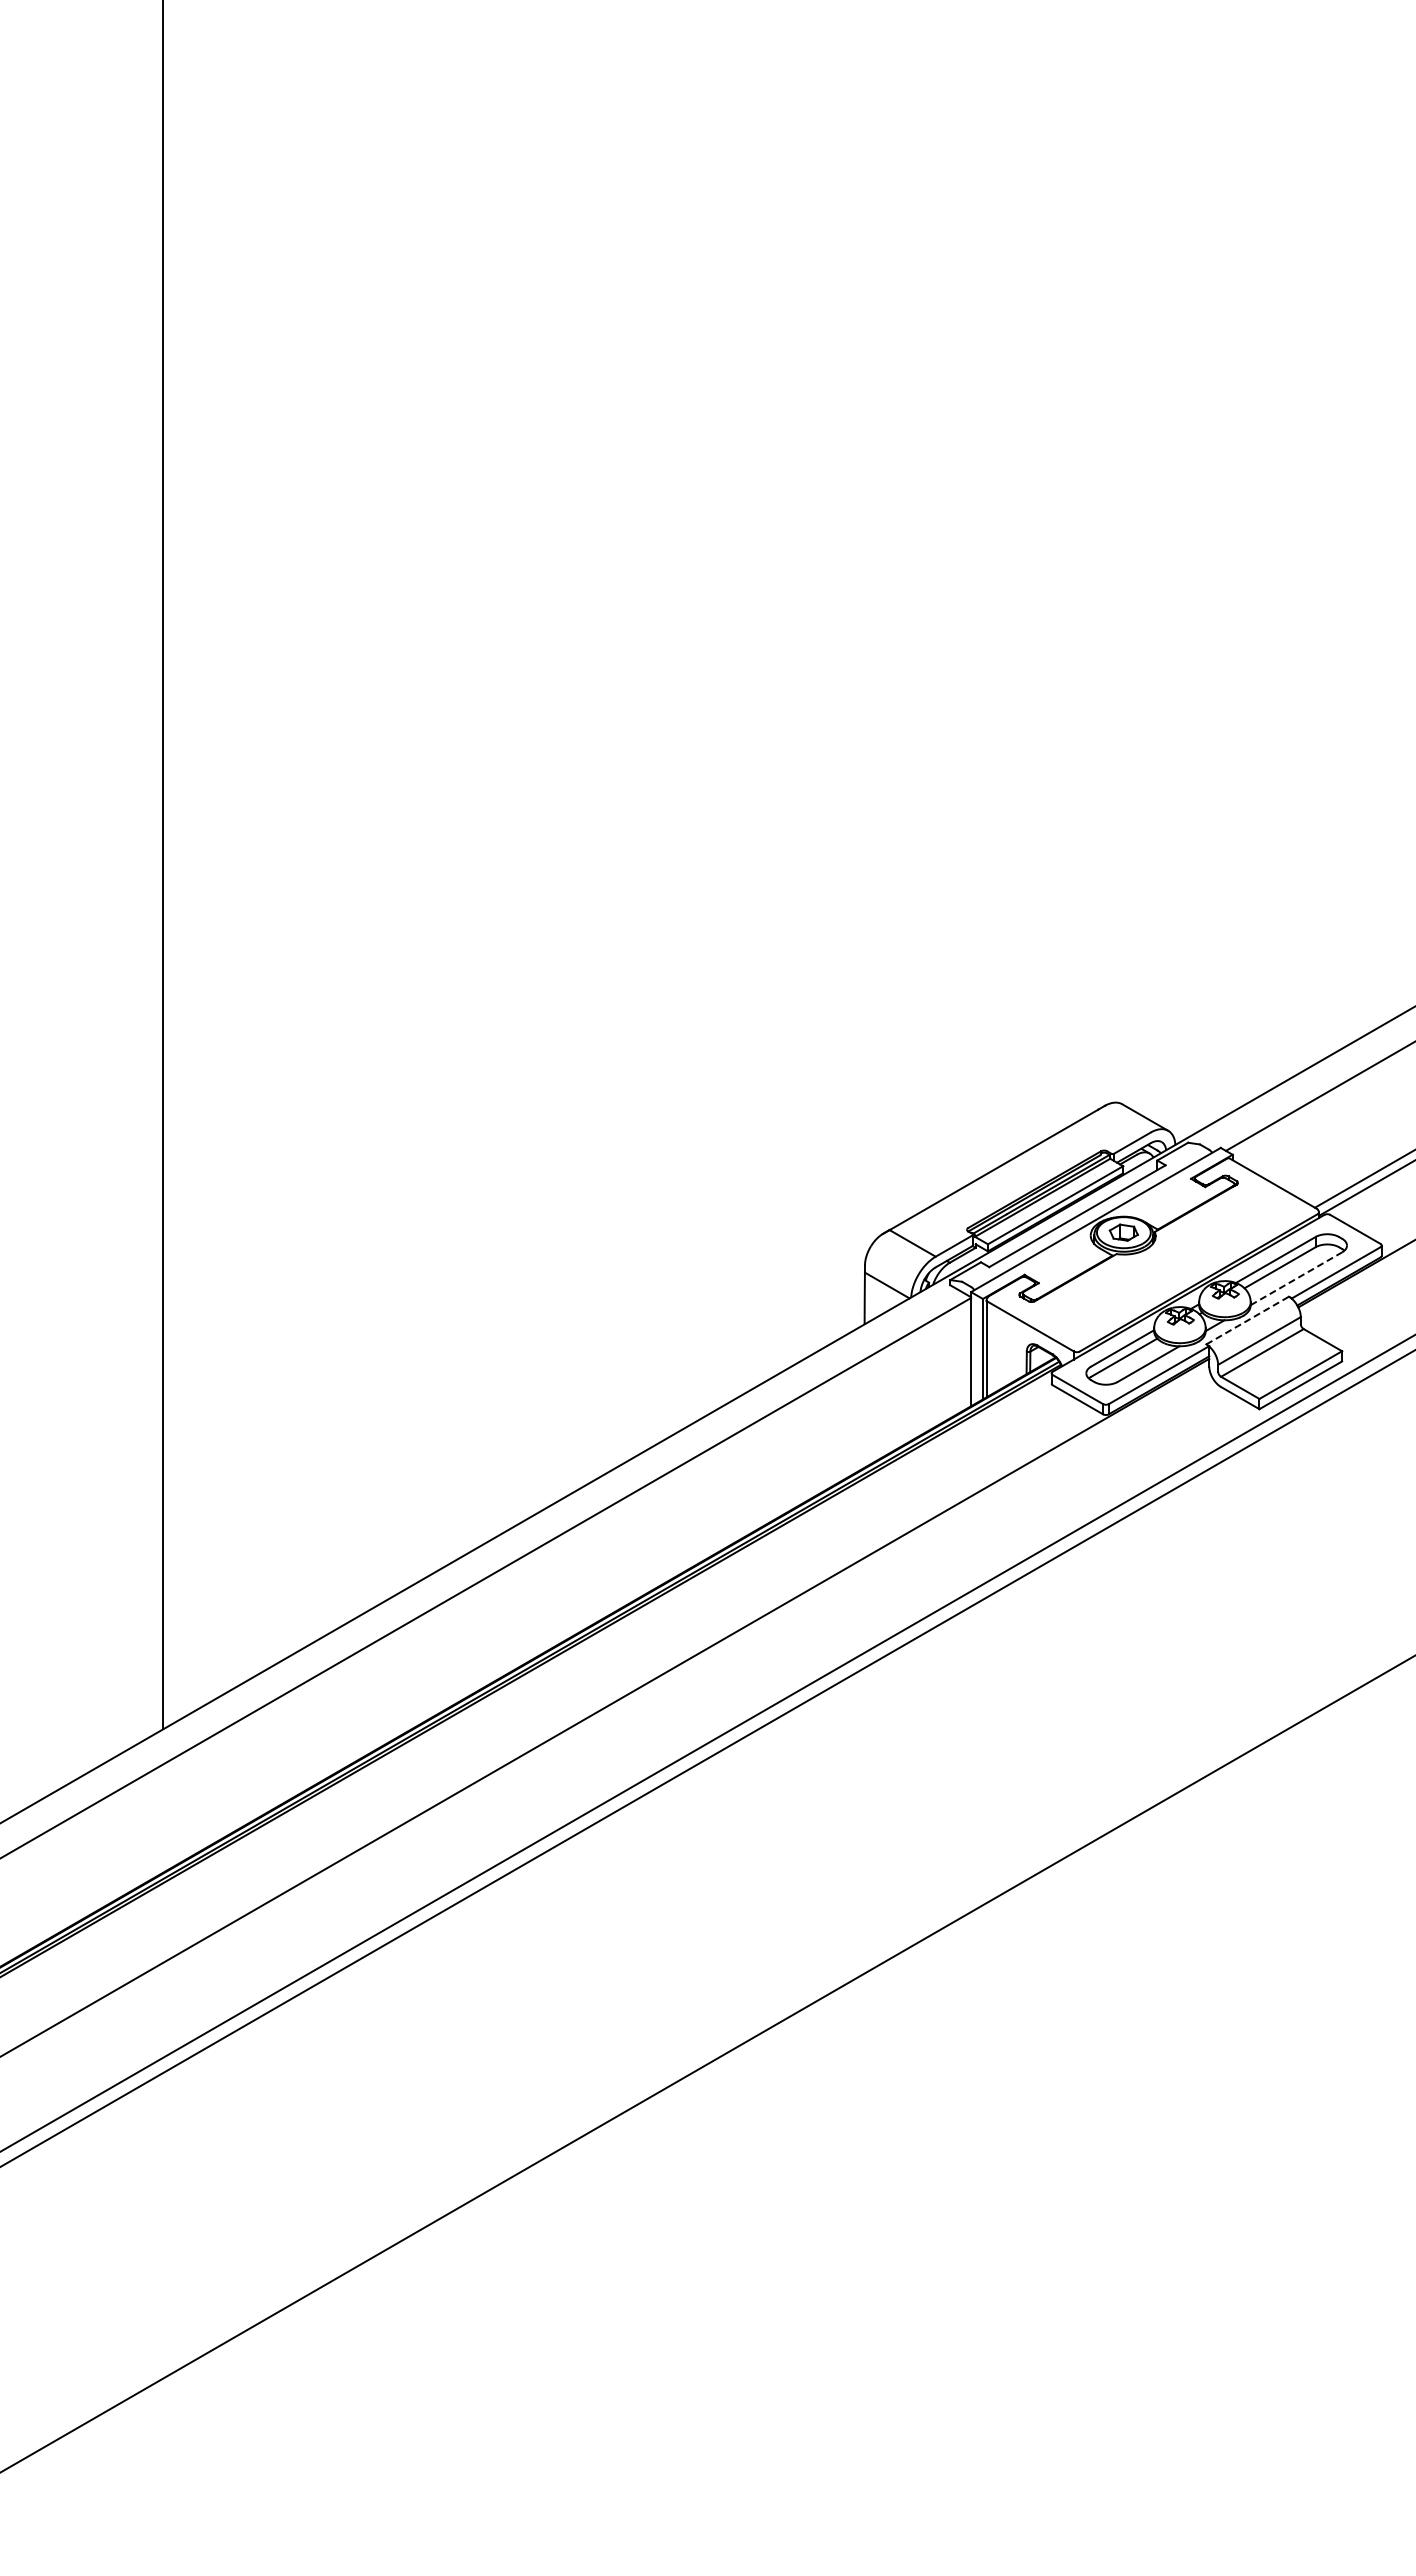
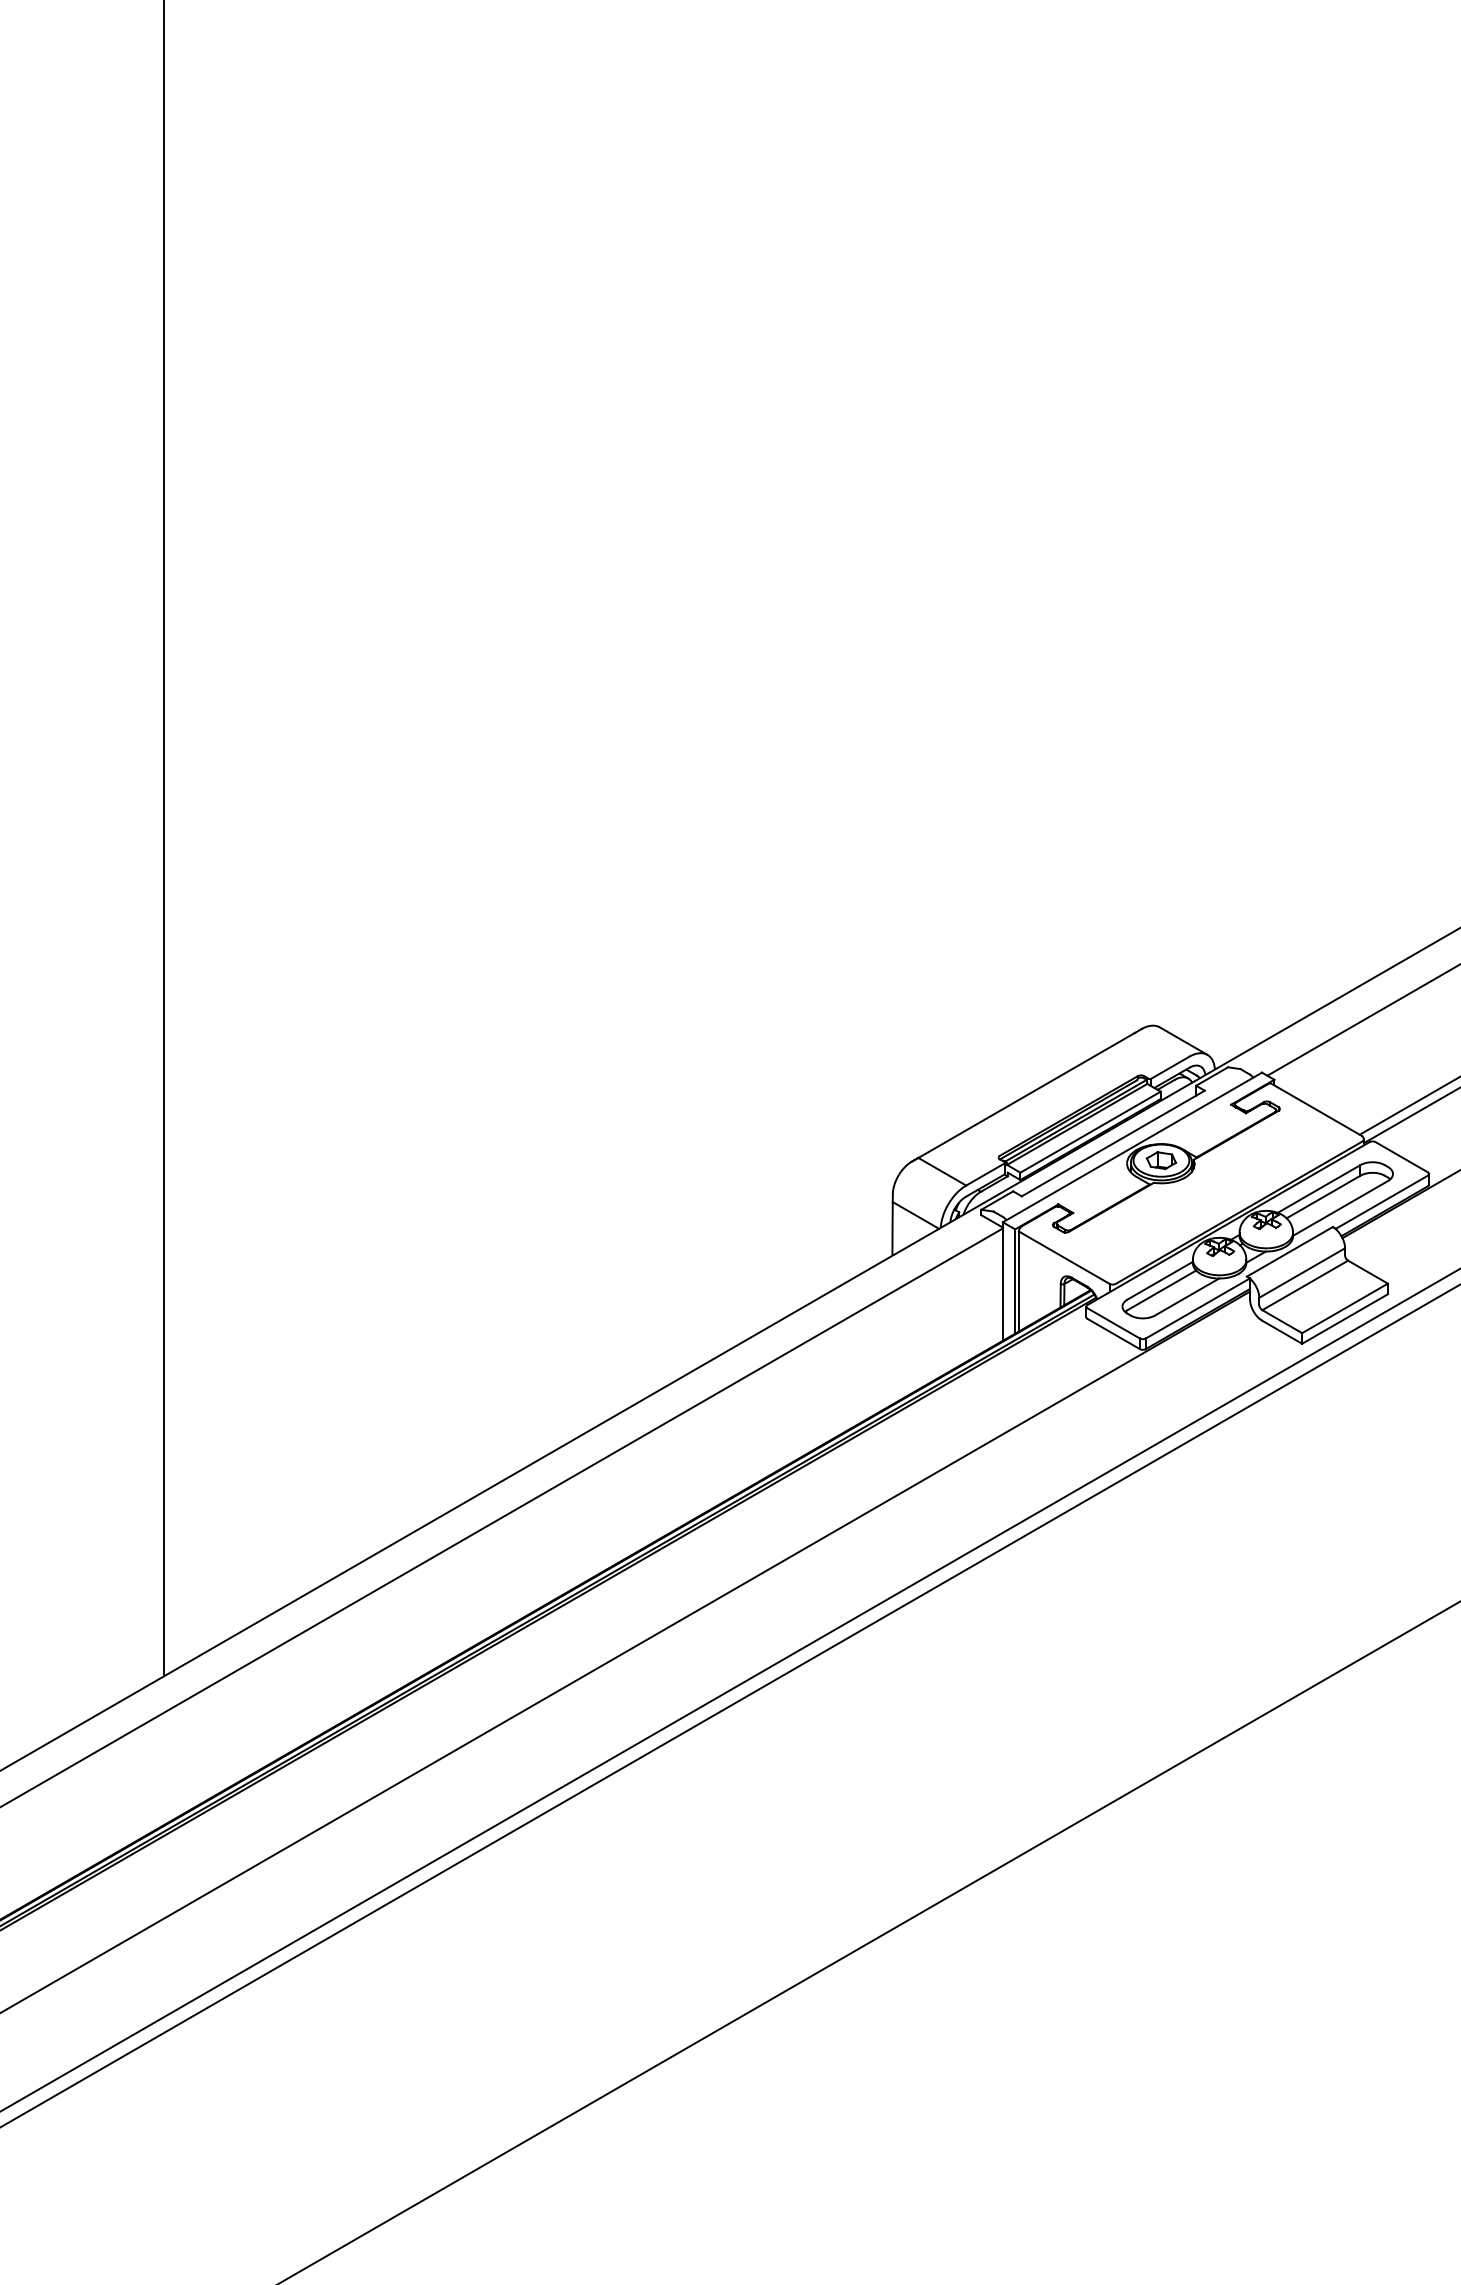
line: (1296, 1278) -> (1340, 1208), dashed -> solid
line: (1247, 1320) -> (1289, 1251), dashed -> solid

